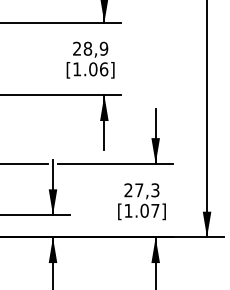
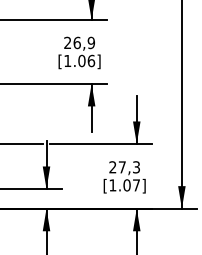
text: (87, 48) -> (76, 42), 28,9 -> 26,9

